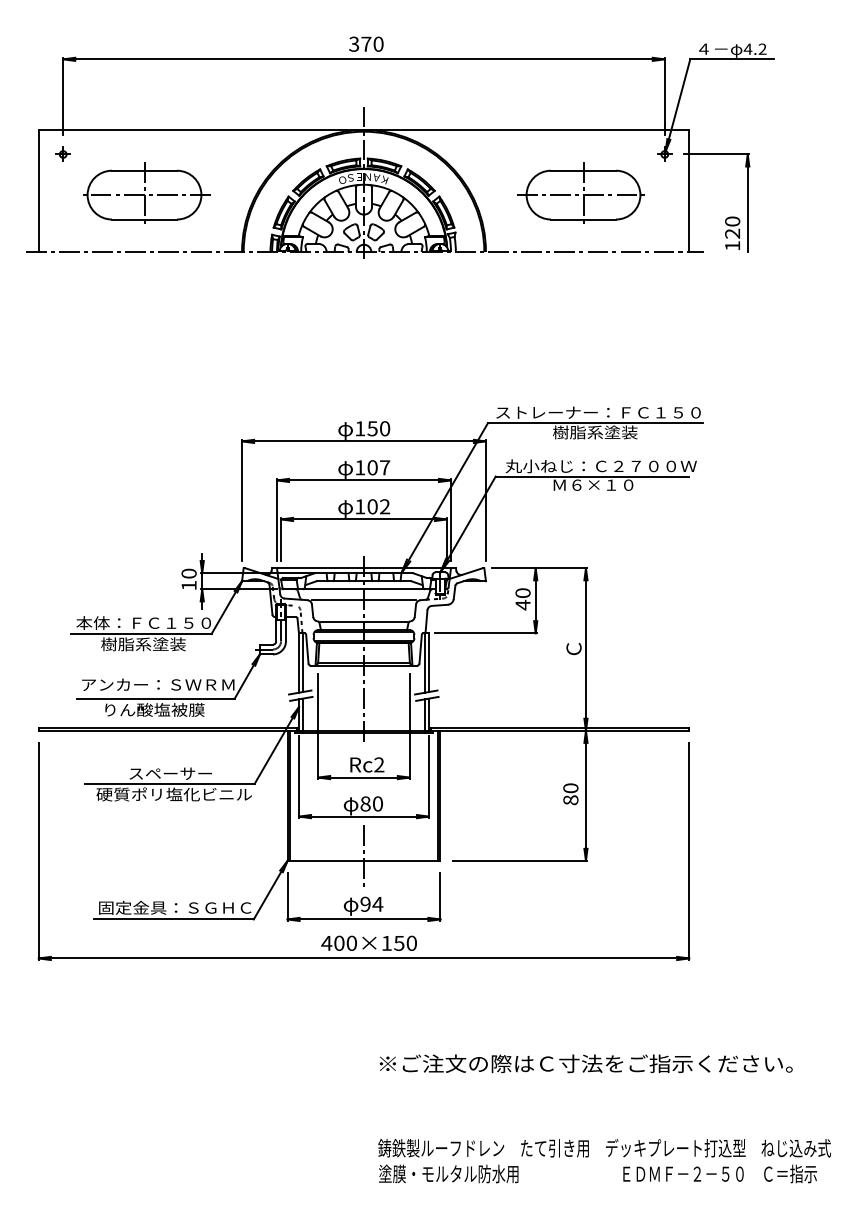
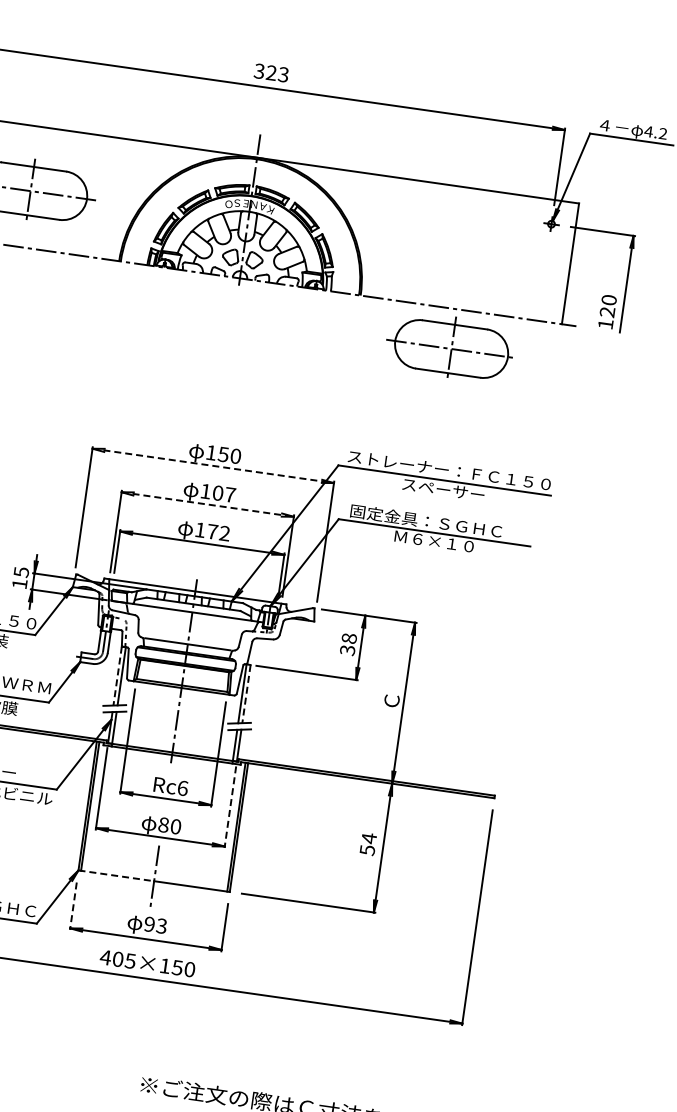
text: (372, 43) -> (277, 73), 370 -> 323
part: (580, 192) -> (449, 346), moved
text: (595, 432) -> (443, 489), 樹脂系塗装 -> スペーサー
line: (364, 441) -> (213, 466), solid -> dashed
text: (600, 466) -> (443, 524), 丸小ねじ：Ｃ２７００Ｗ -> 固定金具：ＳＧＨＣ
line: (364, 480) -> (208, 504), solid -> dashed
text: (372, 506) -> (212, 531), 102 -> 172
text: (188, 573) -> (20, 571), 10 -> 15
text: (522, 599) -> (347, 644), 40 -> 38
line: (364, 600) -> (191, 623), removed
line: (298, 663) -> (117, 676), solid -> dashed
line: (429, 663) -> (246, 694), solid -> dashed
text: (379, 764) -> (183, 787), Rc2 -> Rc6
line: (429, 777) -> (230, 807), solid -> dashed
text: (570, 794) -> (367, 844), 80 -> 54
line: (326, 860) -> (117, 875), solid -> dashed
line: (287, 897) -> (73, 906), solid -> dashed
text: (377, 903) -> (161, 925), 94 -> 93
text: (351, 942) -> (130, 960), 400×150 -> 405×150

